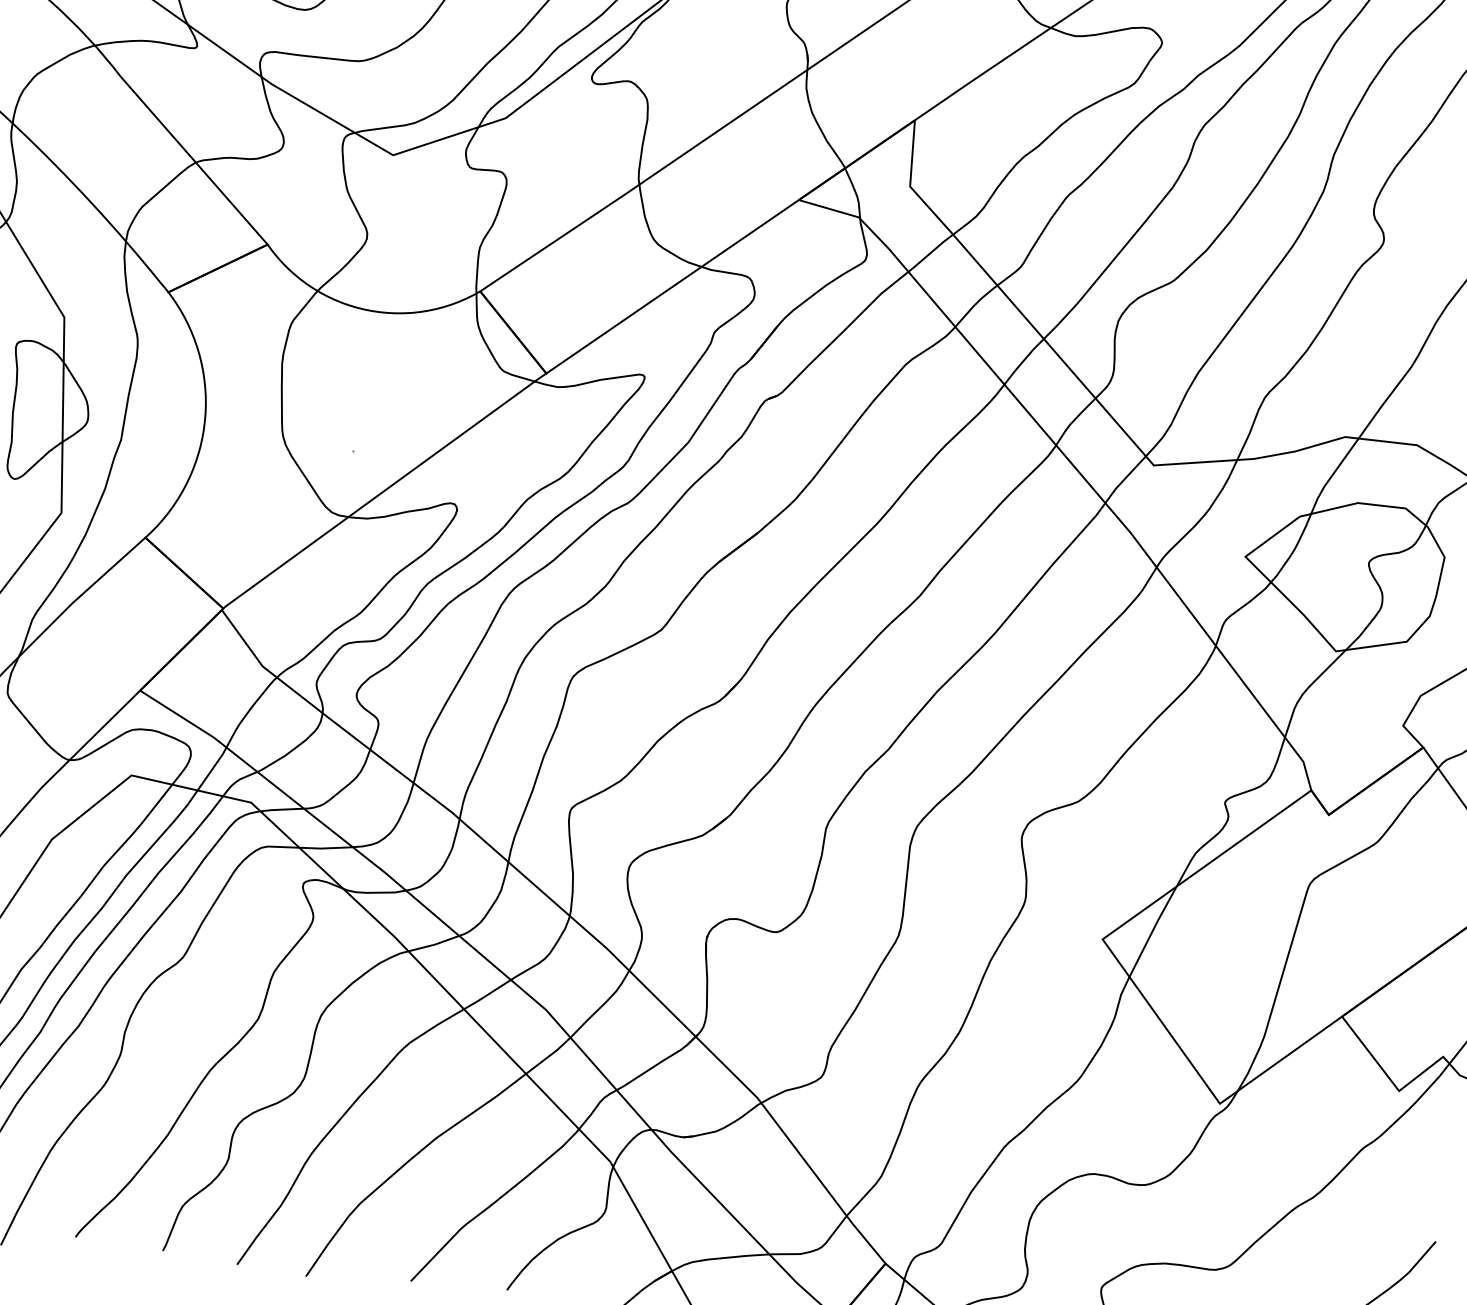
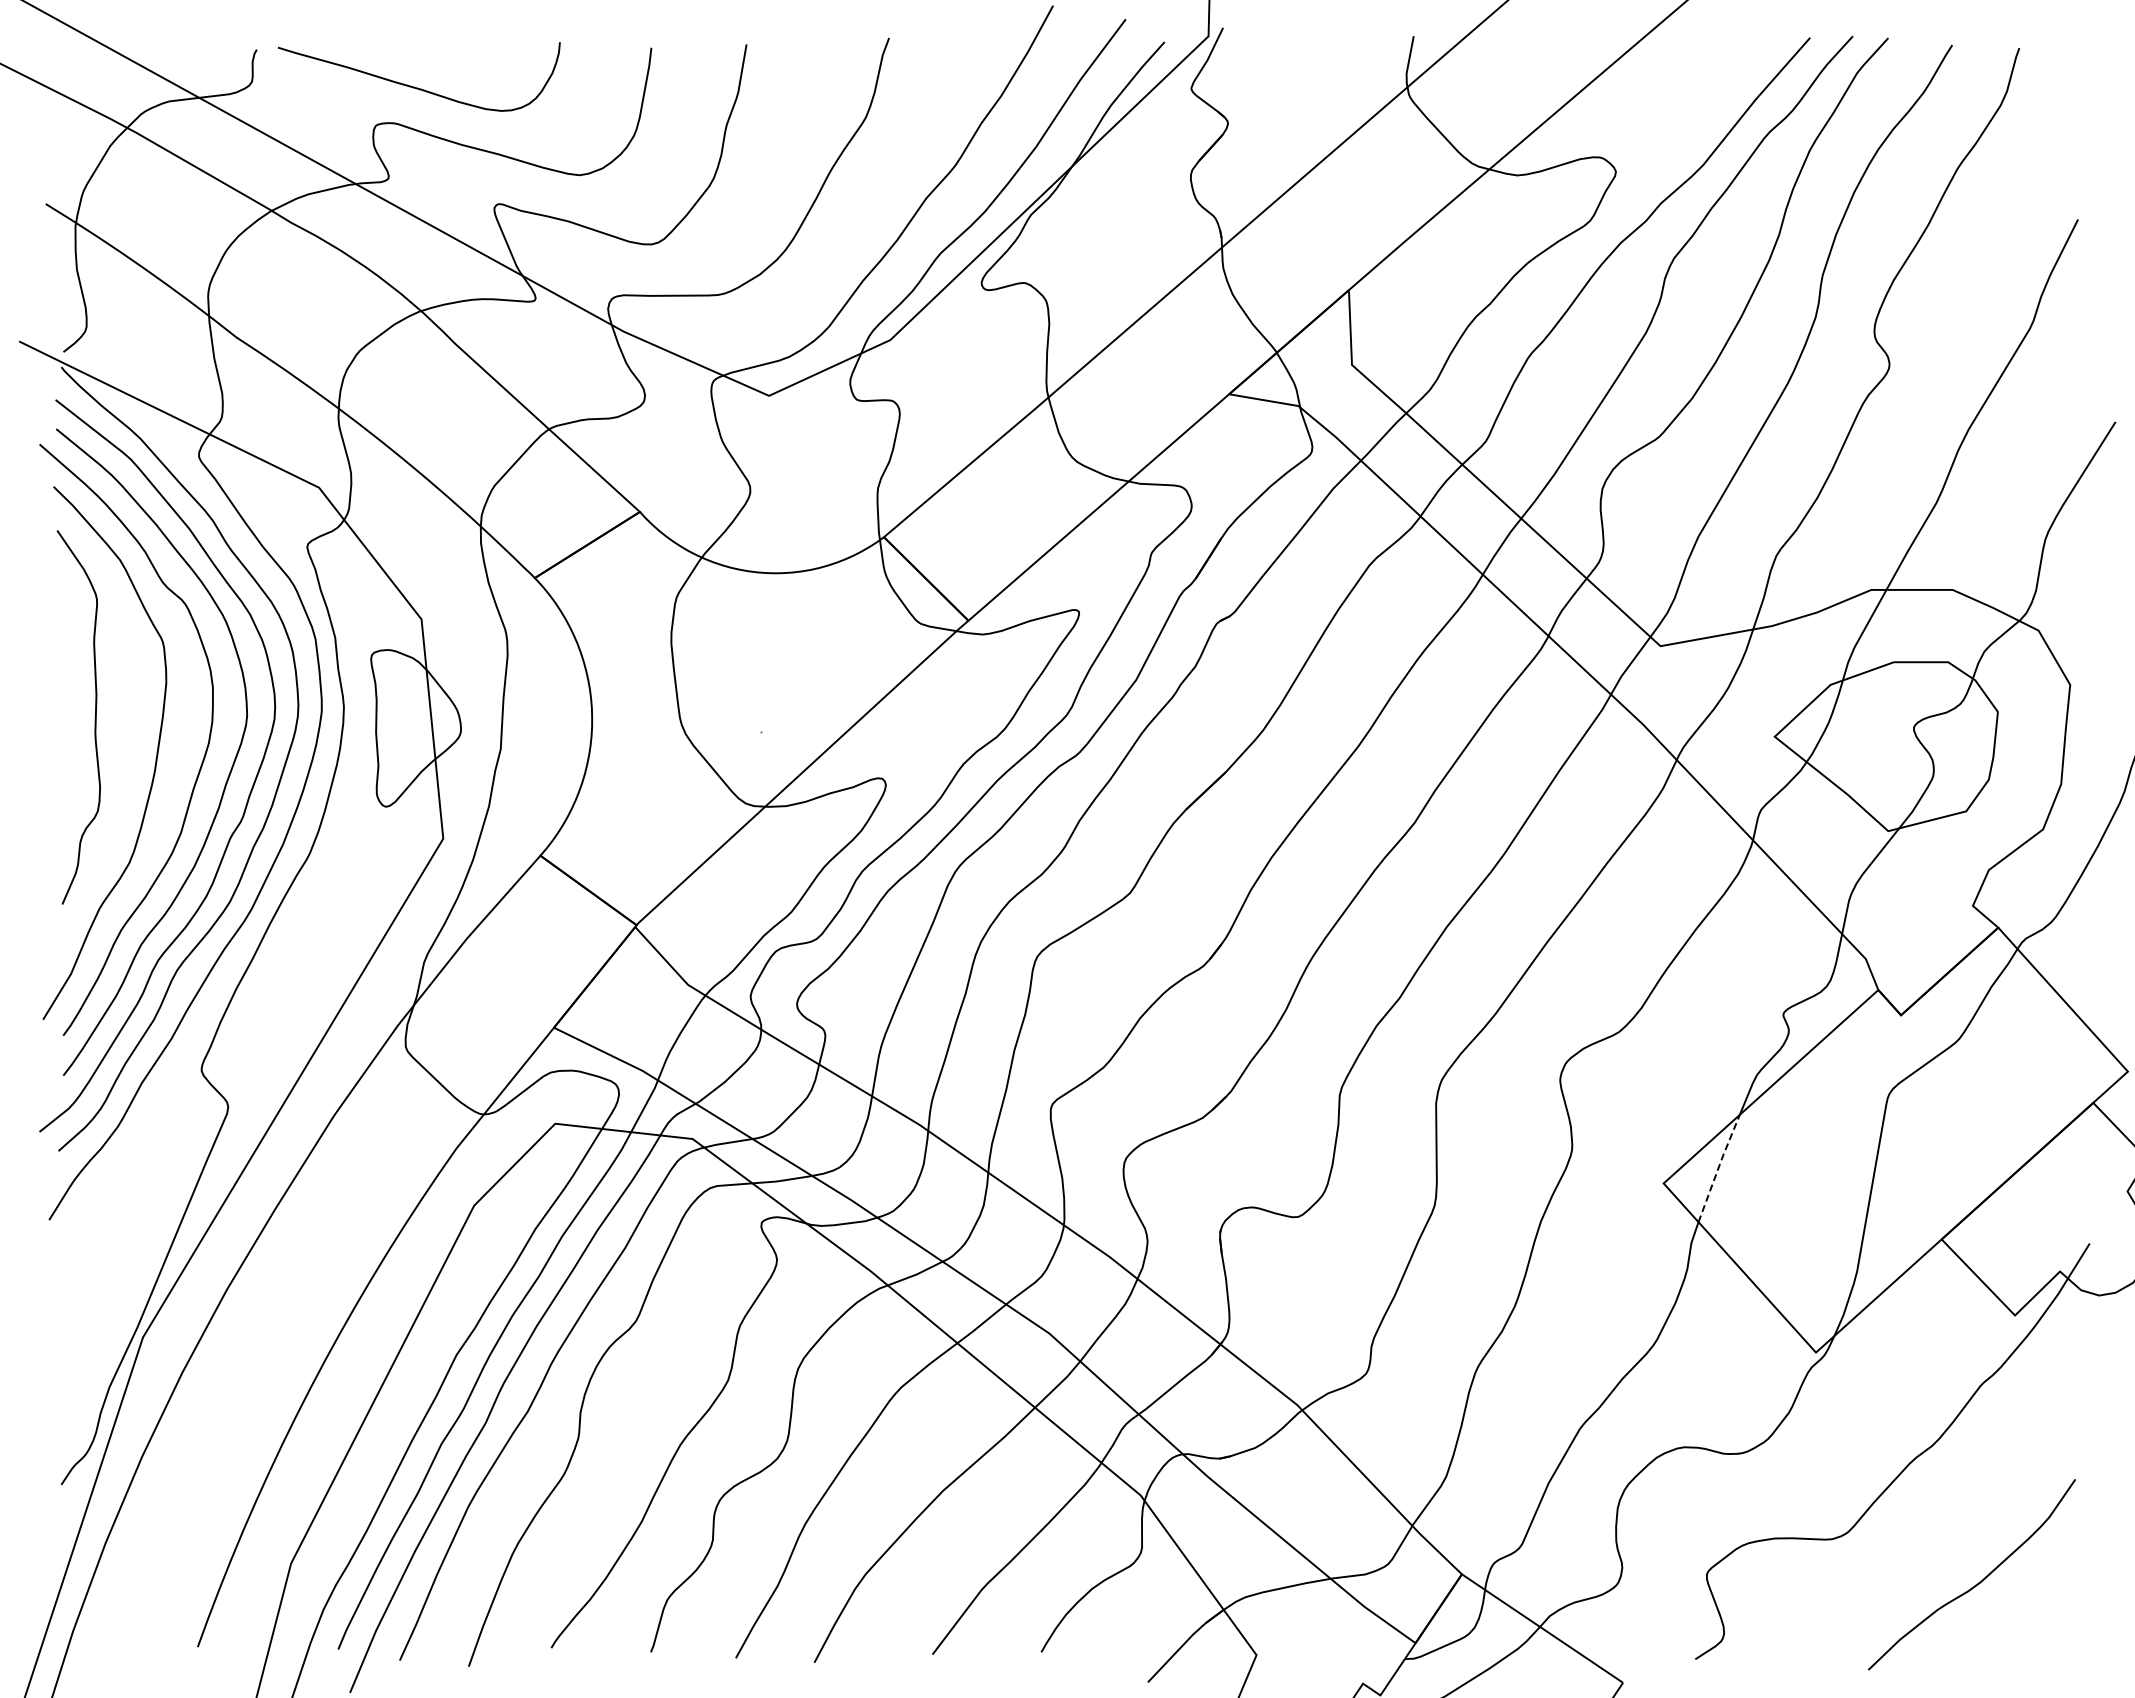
line: (1152, 930) -> (1718, 1167), solid -> dashed

